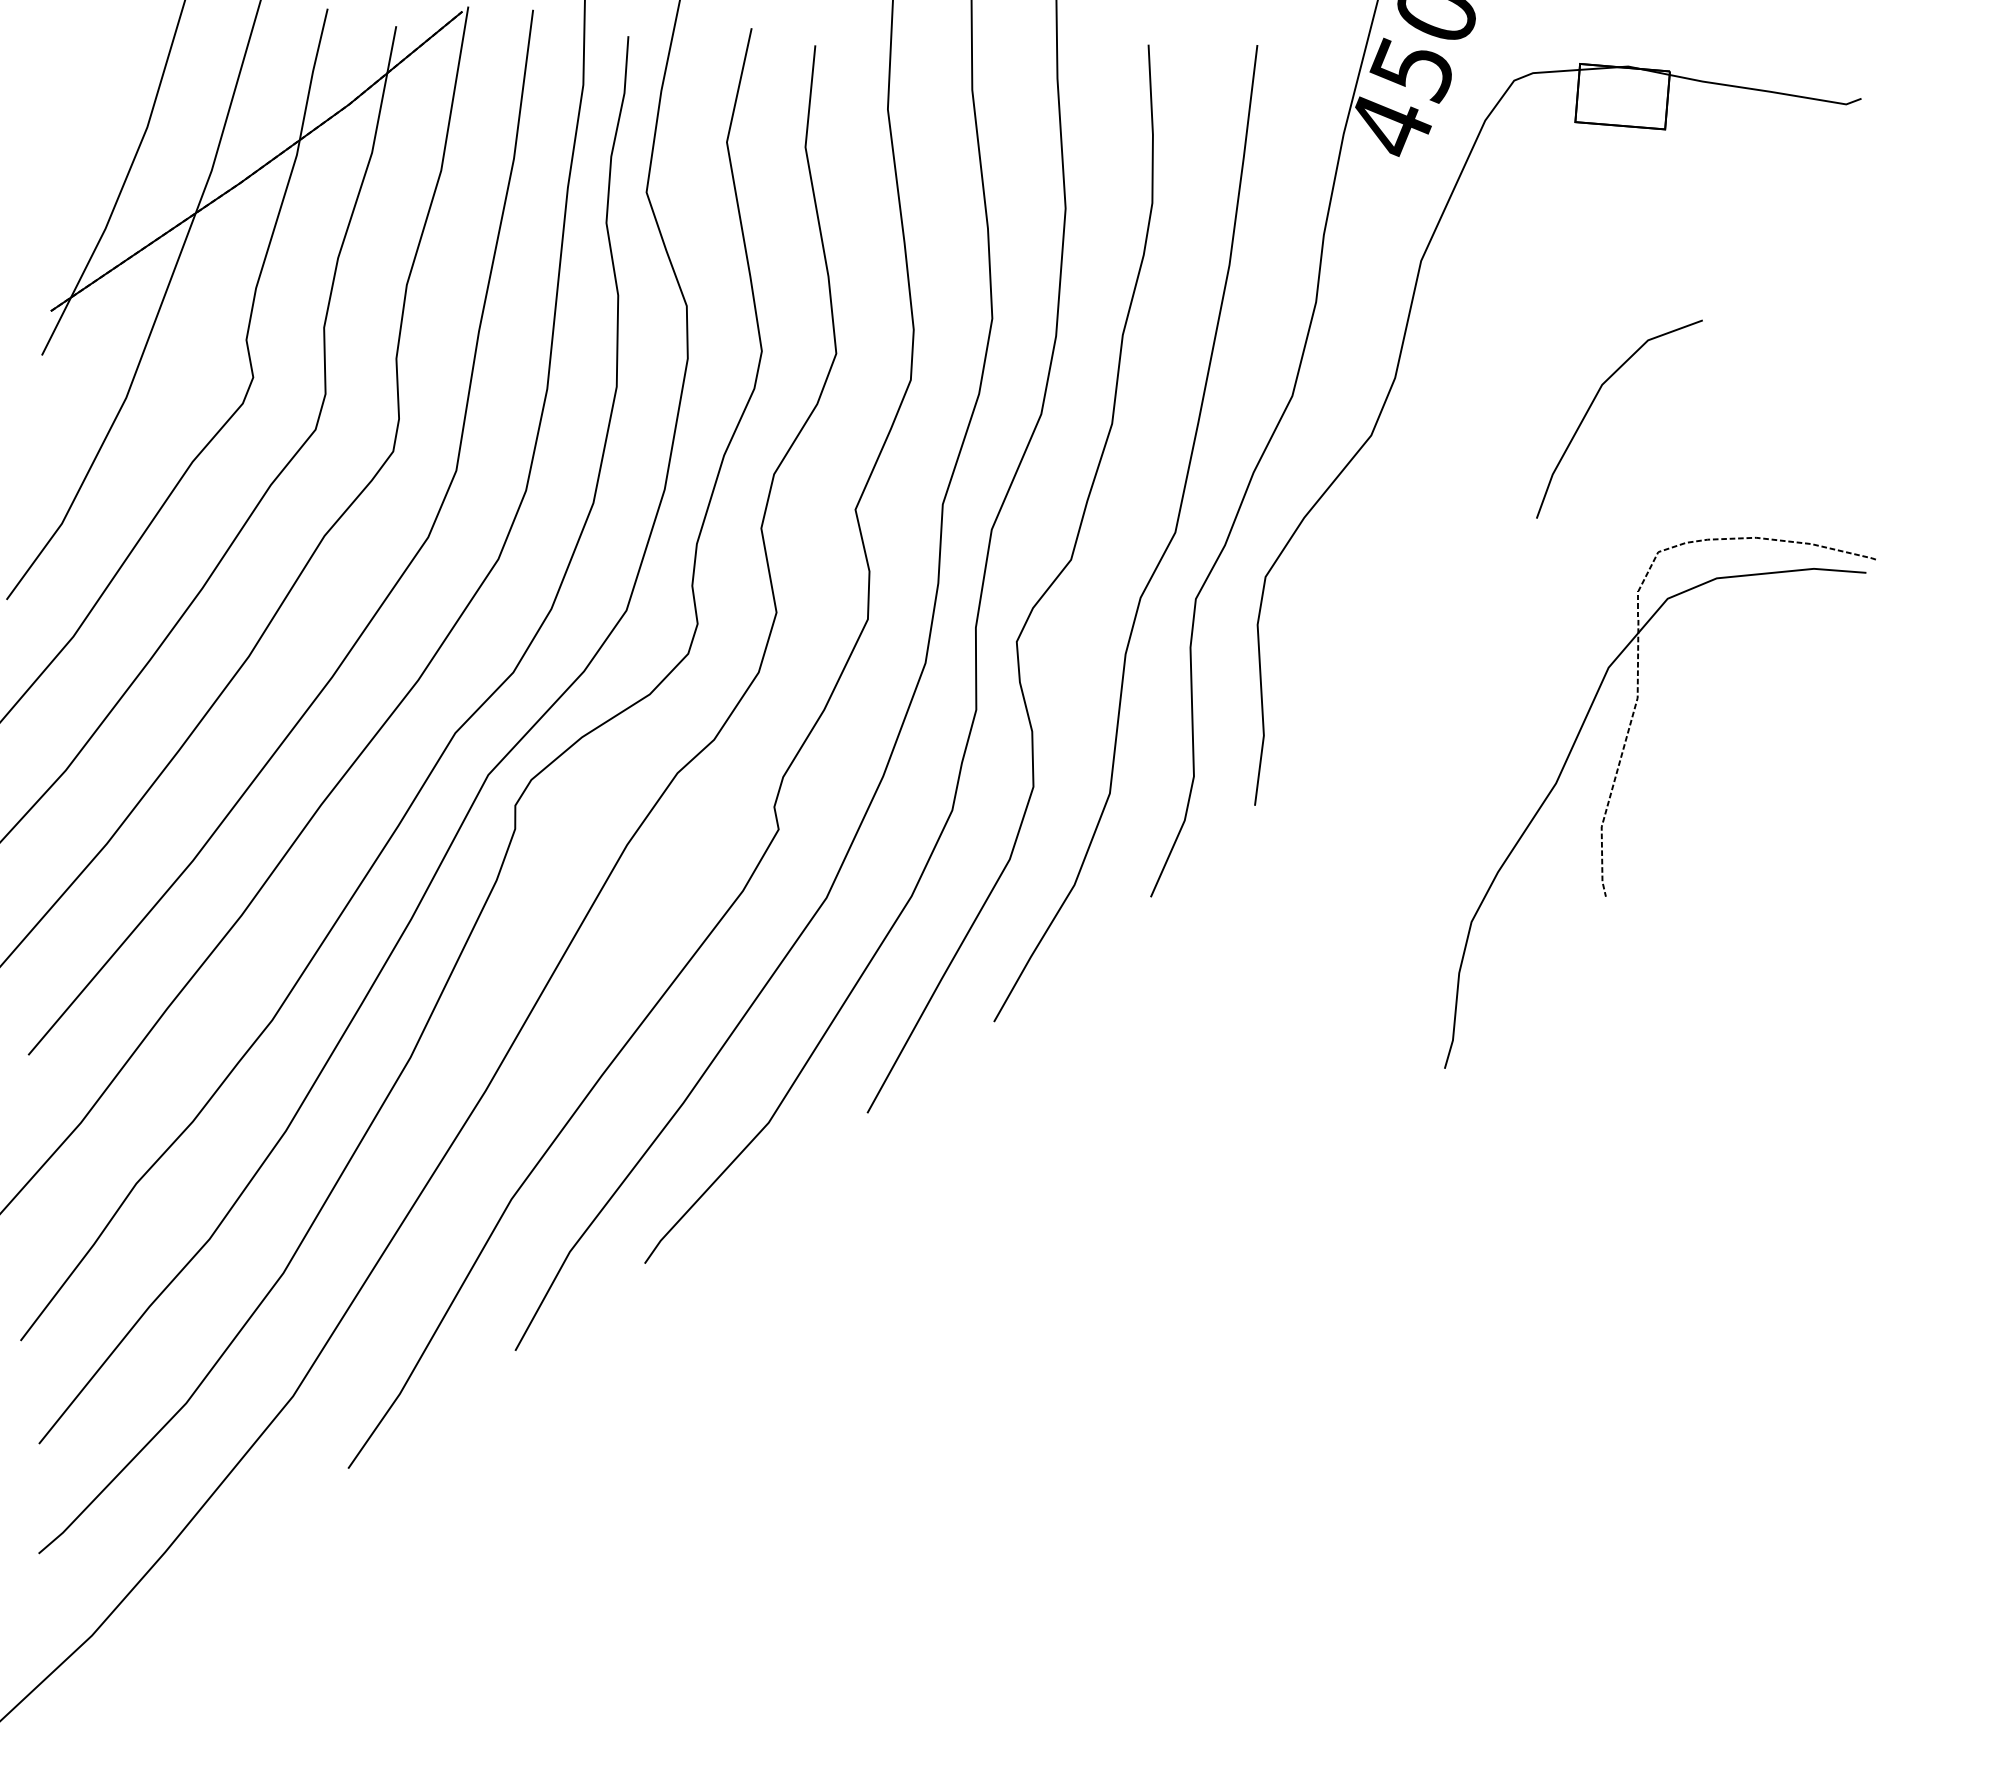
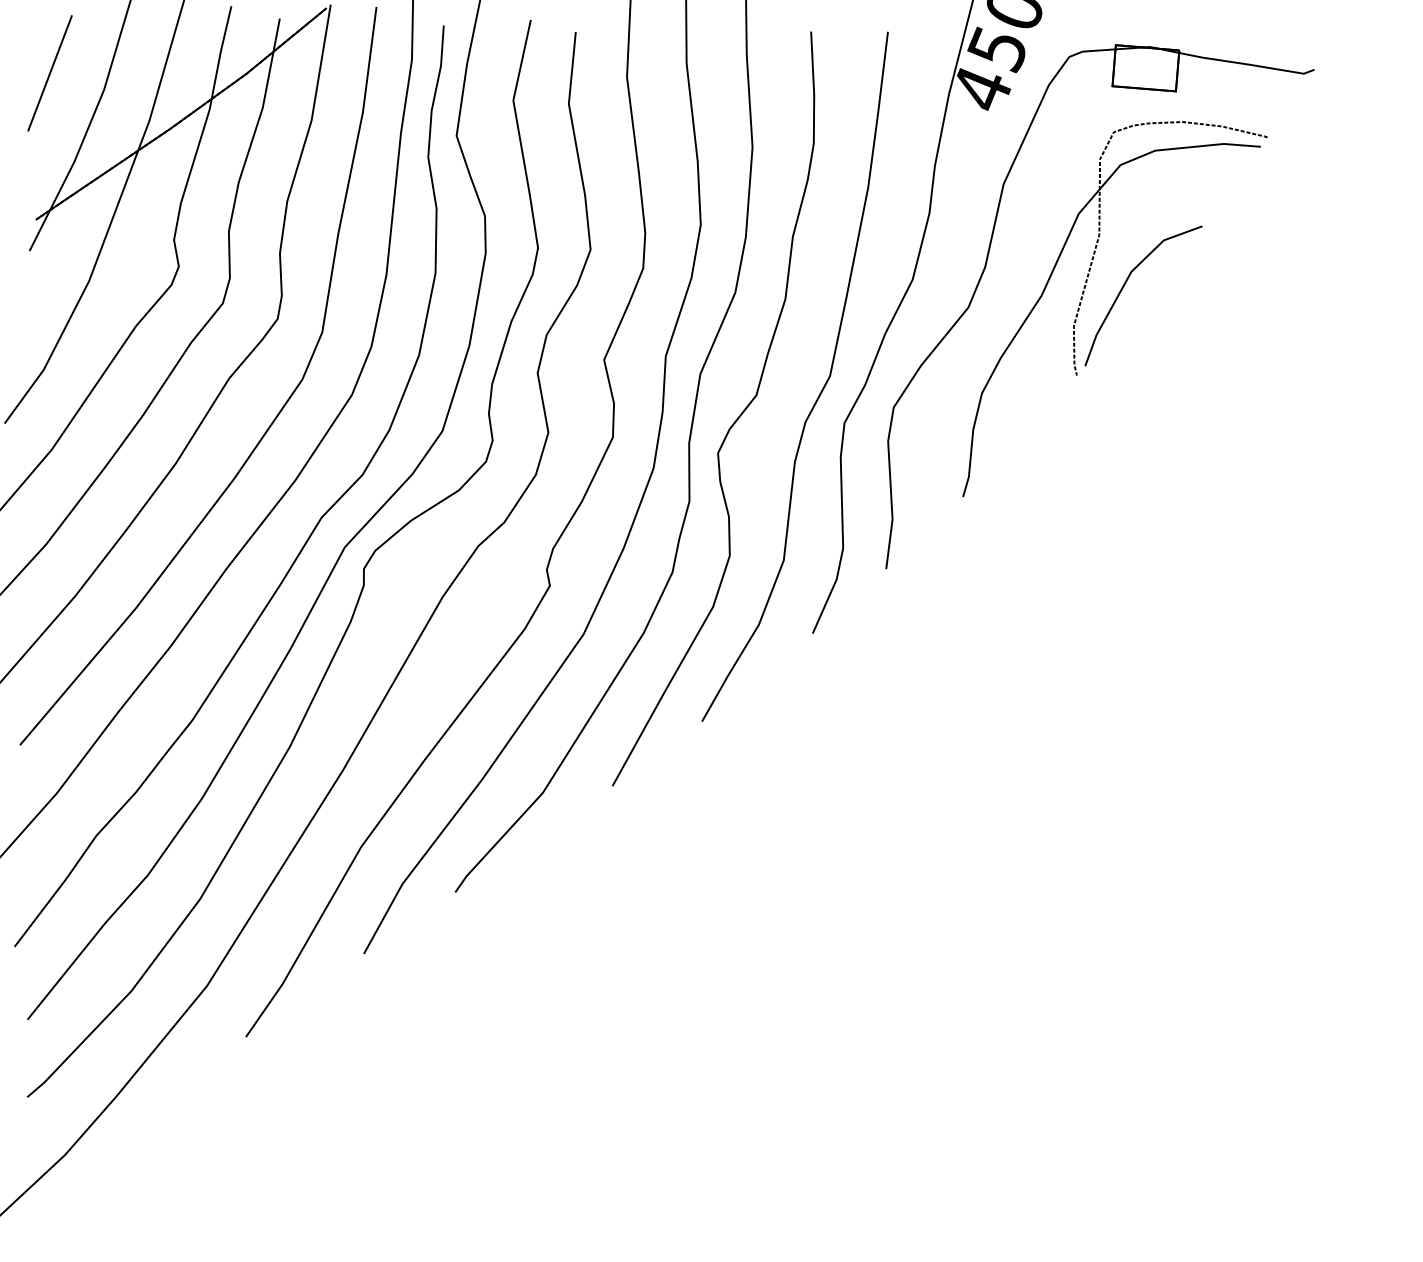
line: (70, 103) -> (49, 73), added
part: (1613, 789) -> (1082, 299), moved

